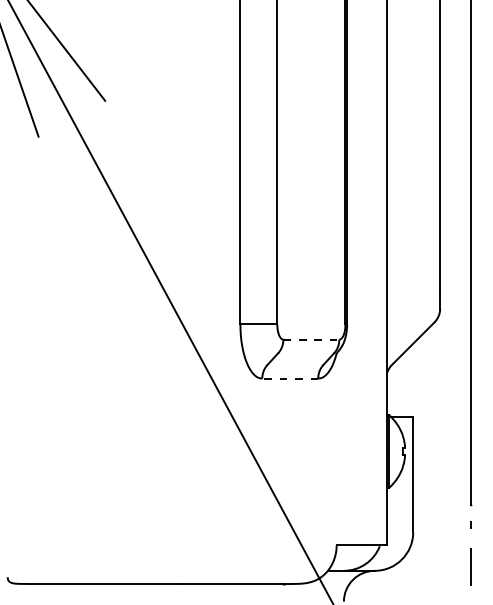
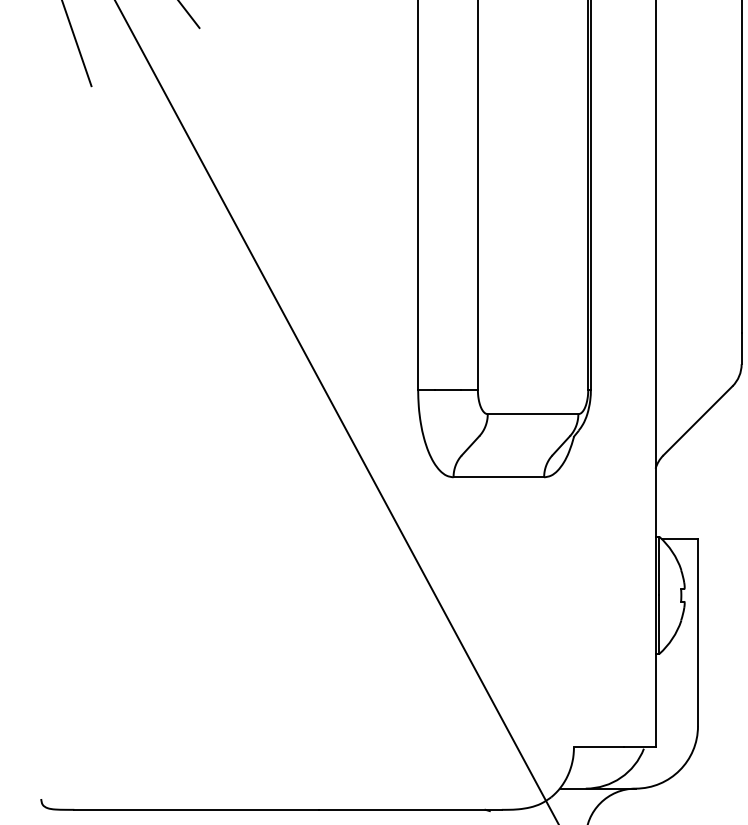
line: (311, 339) -> (533, 413), dashed -> solid
line: (290, 378) -> (499, 477), dashed -> solid

